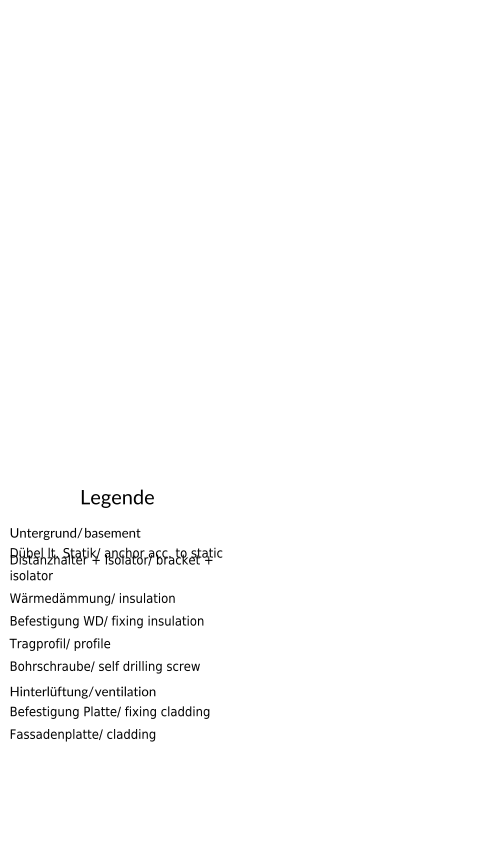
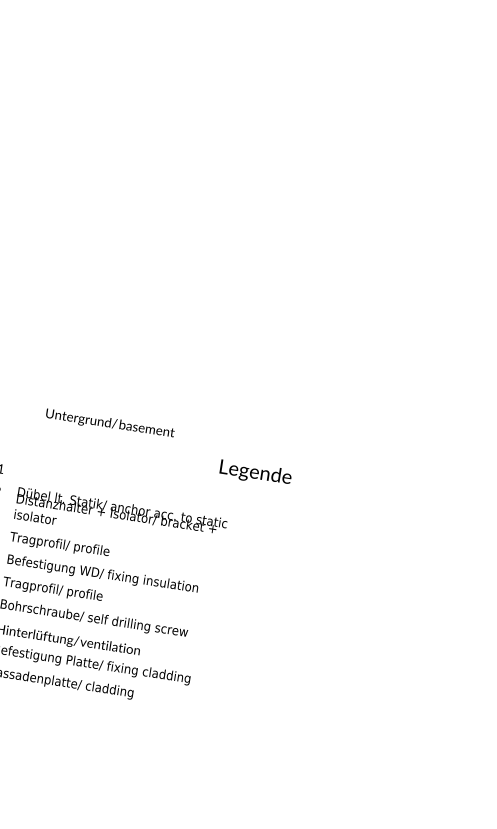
text: (117, 498) -> (255, 473), moved
text: (75, 533) -> (110, 423), moved
text: (91, 599) -> (90, 550), Wärmedämmung/ insulation -> Tragprofil/ profile

